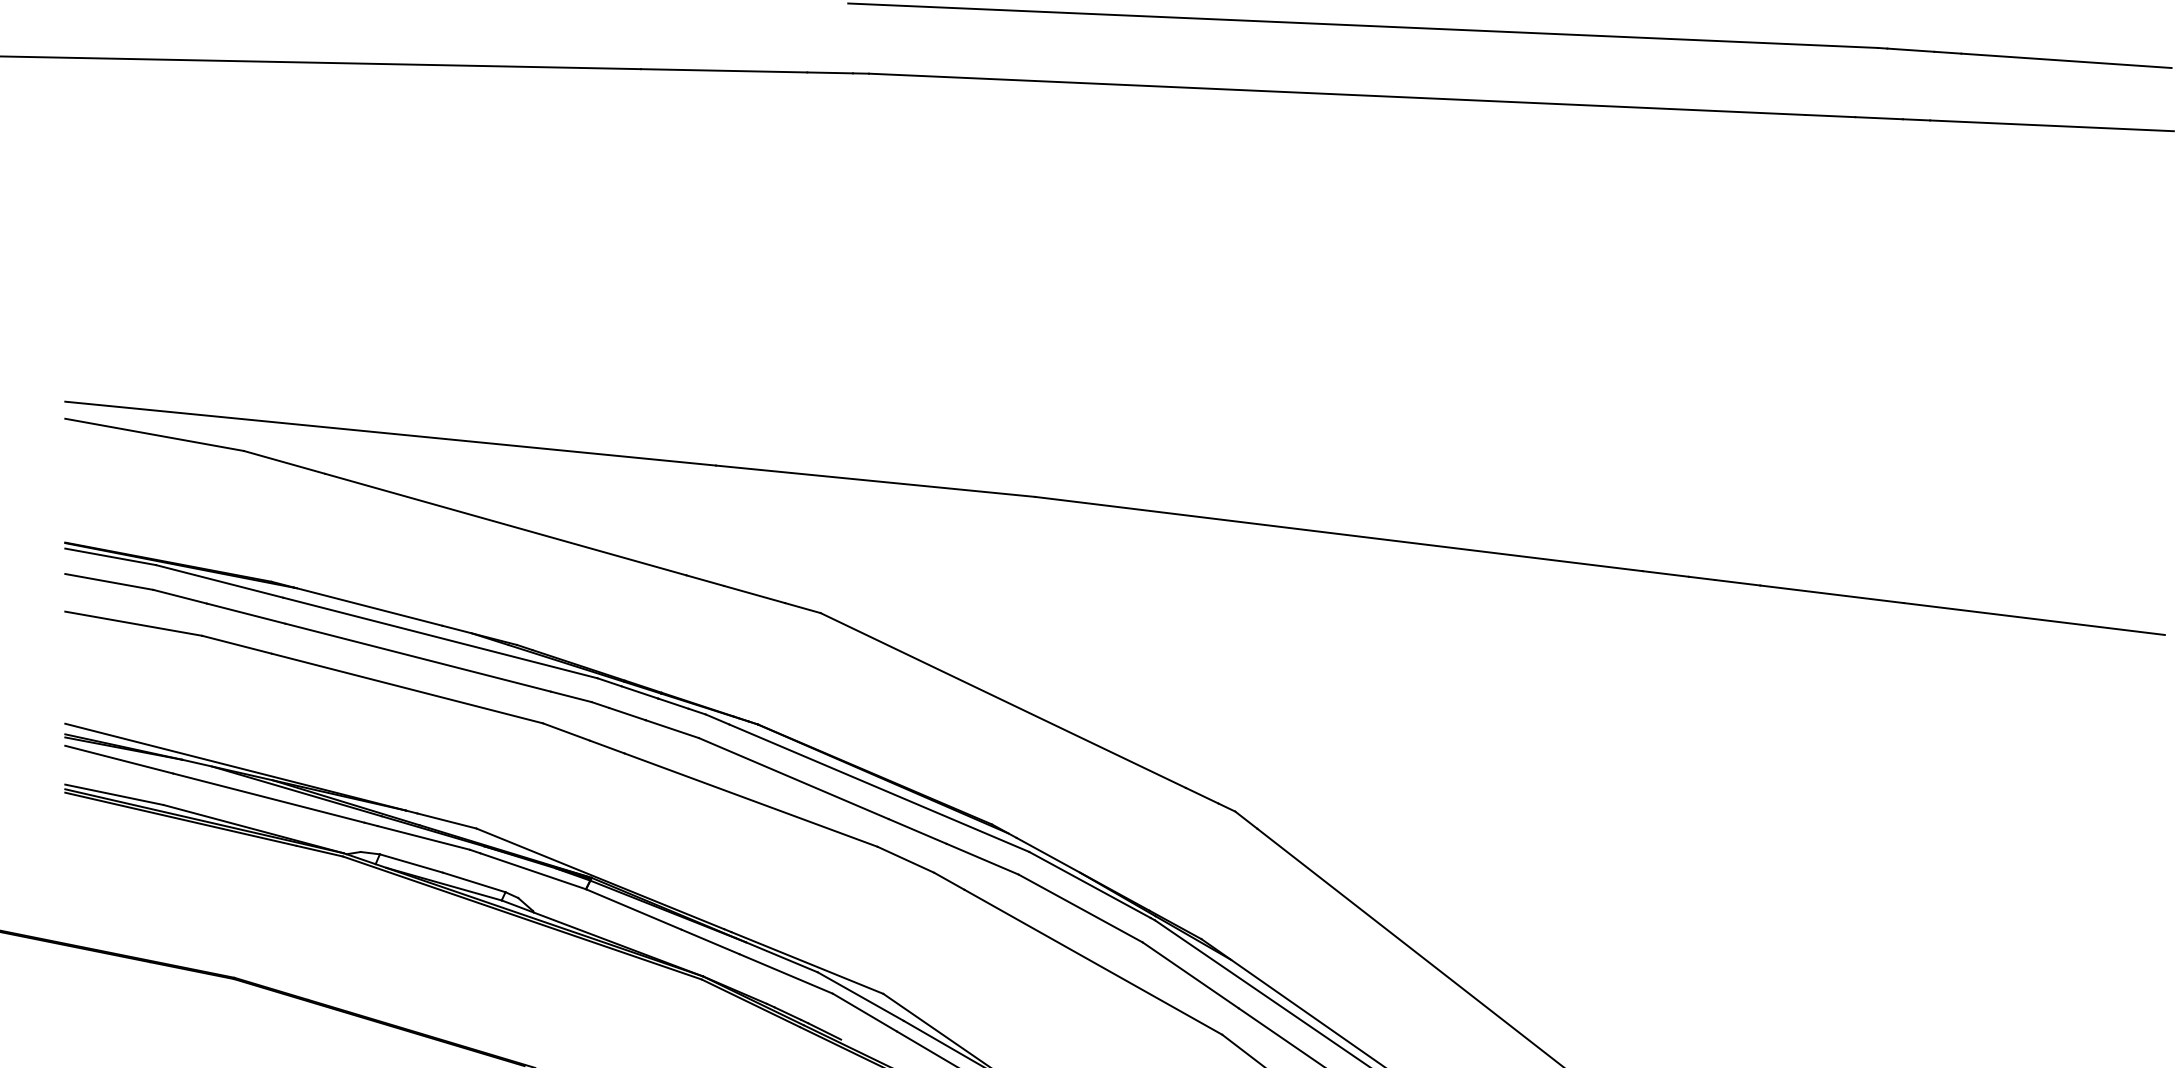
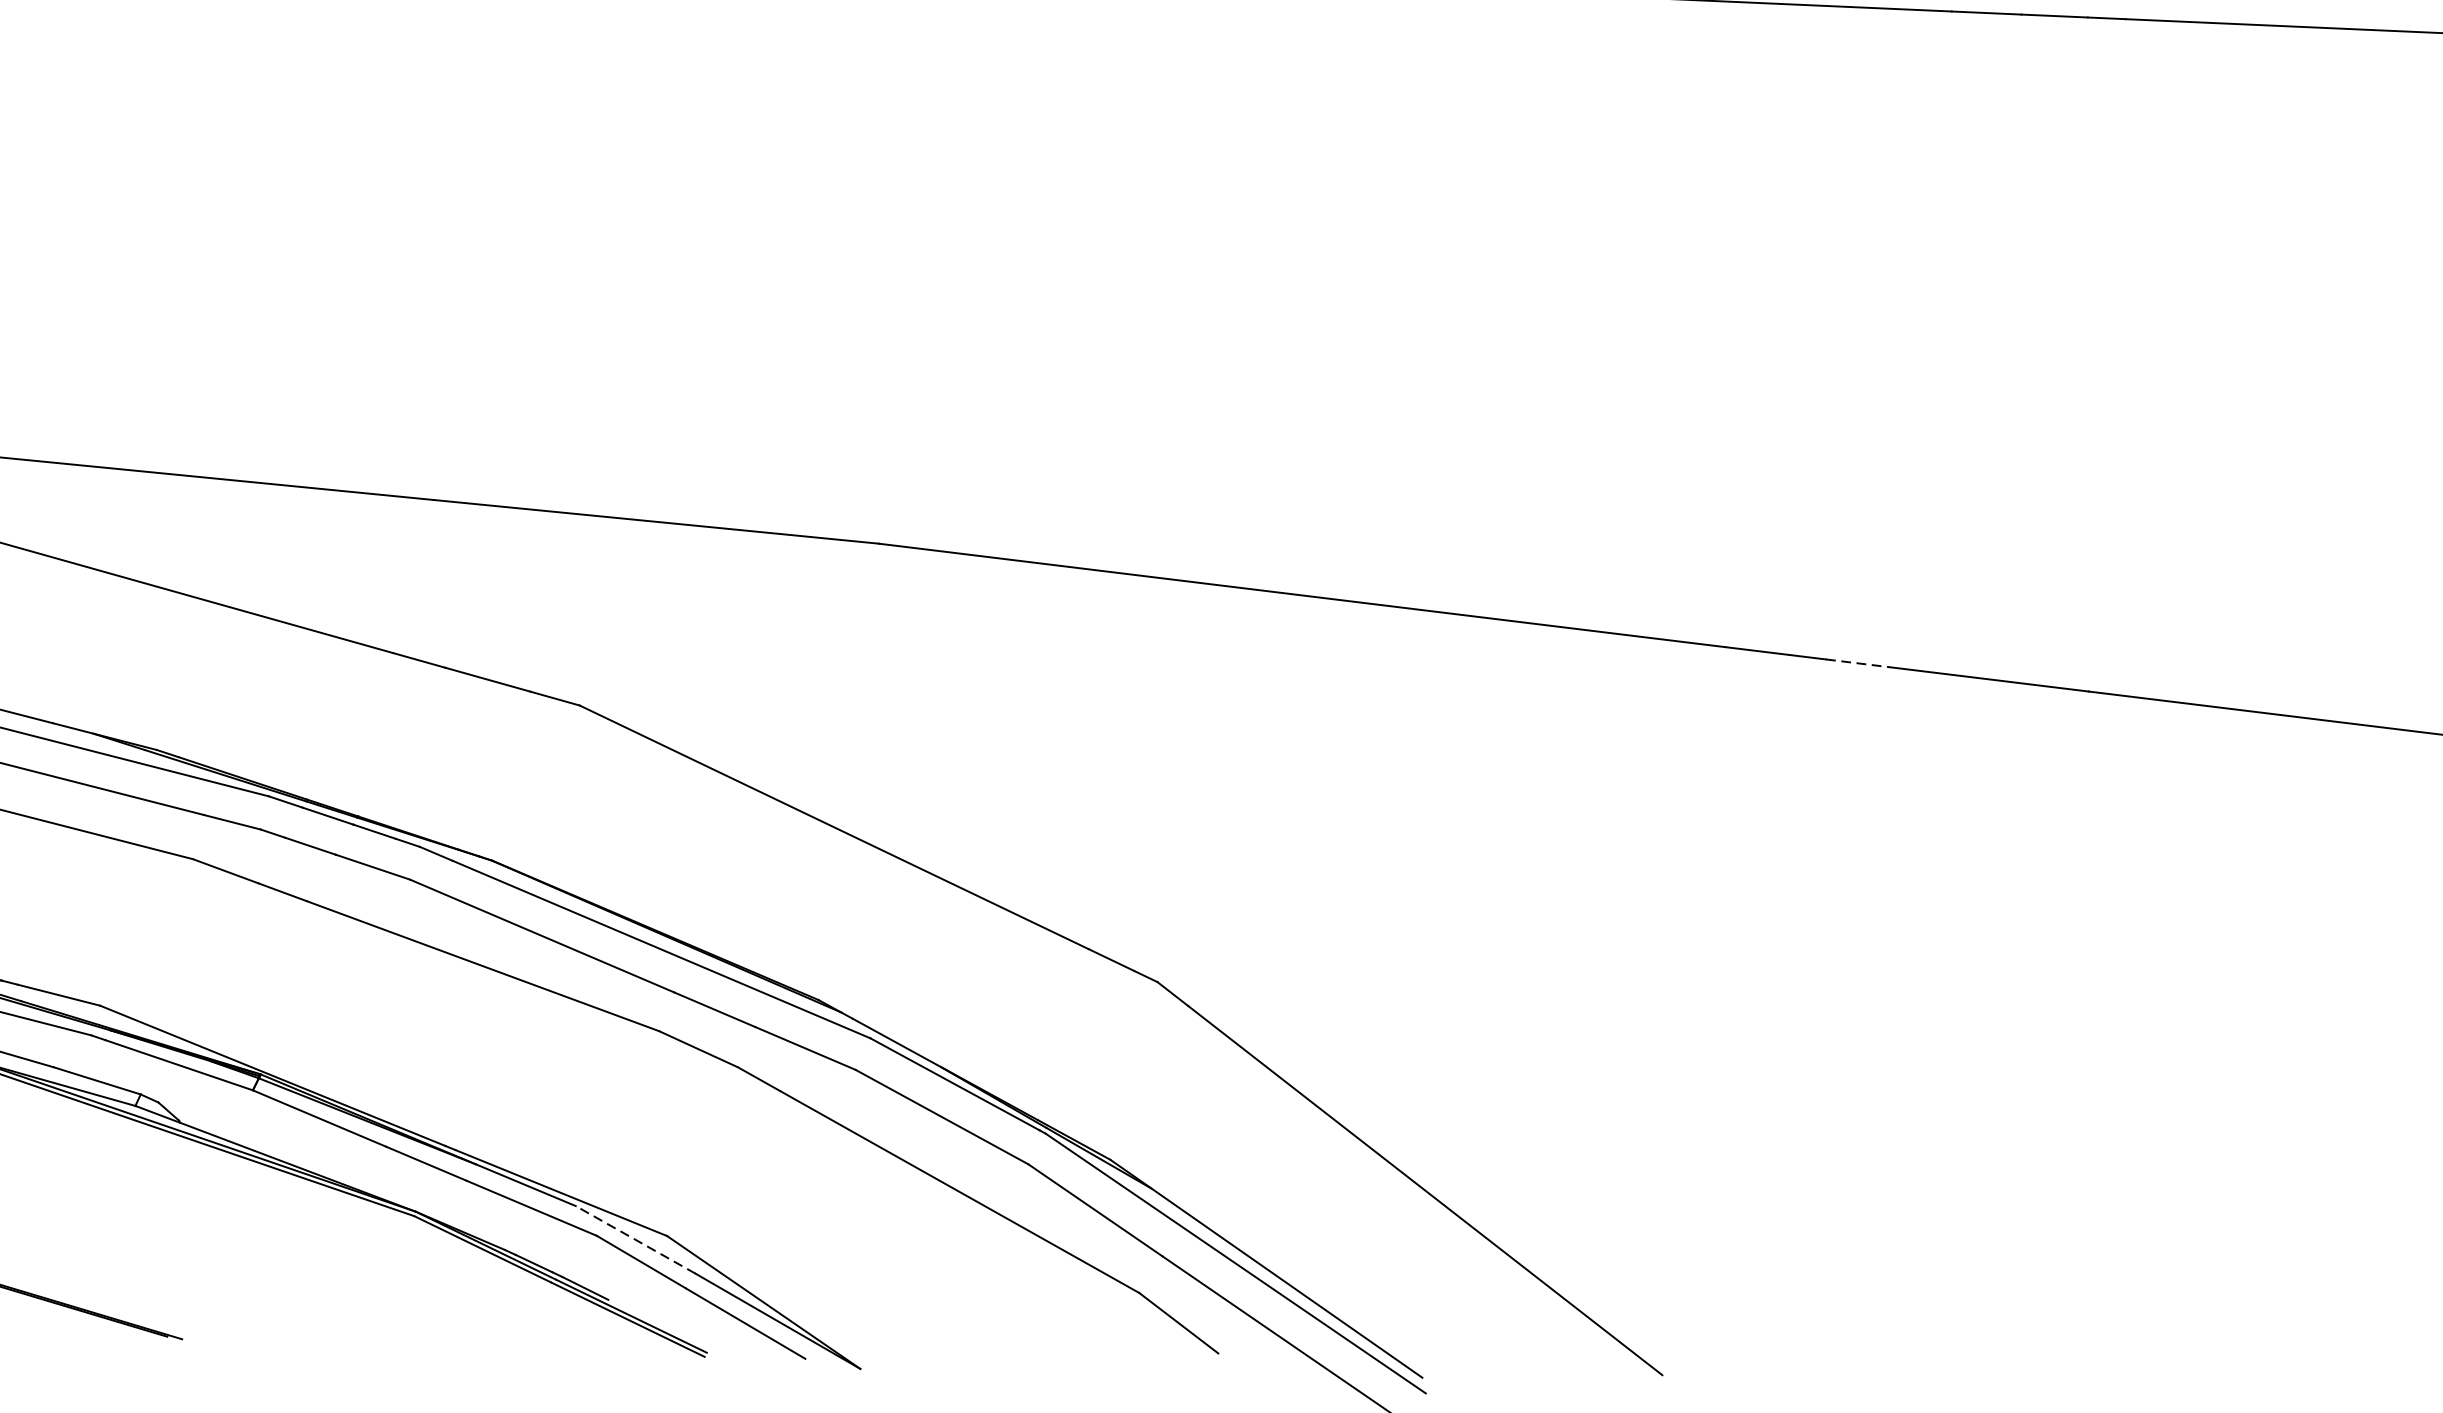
line: (1737, 582) -> (1857, 662), solid -> dashed
line: (860, 996) -> (635, 1239), solid -> dashed

